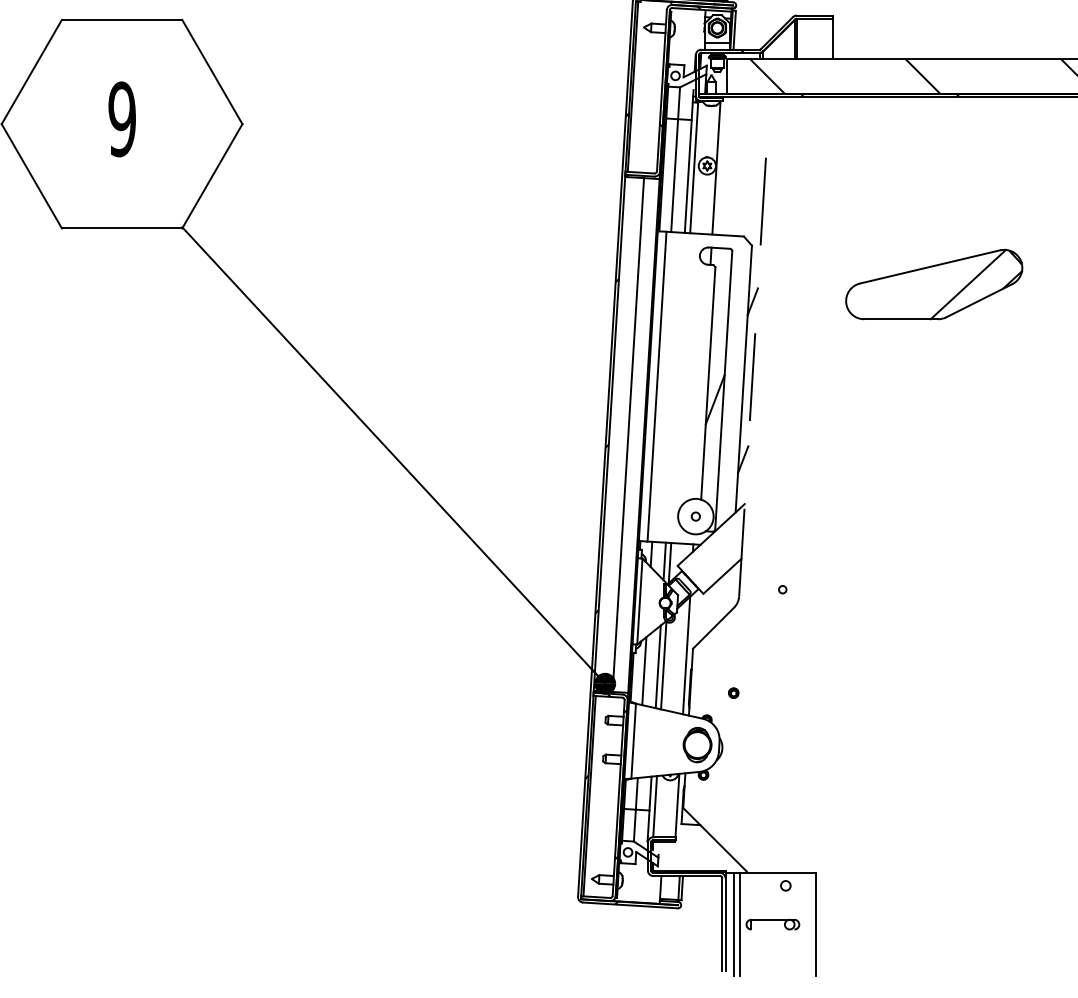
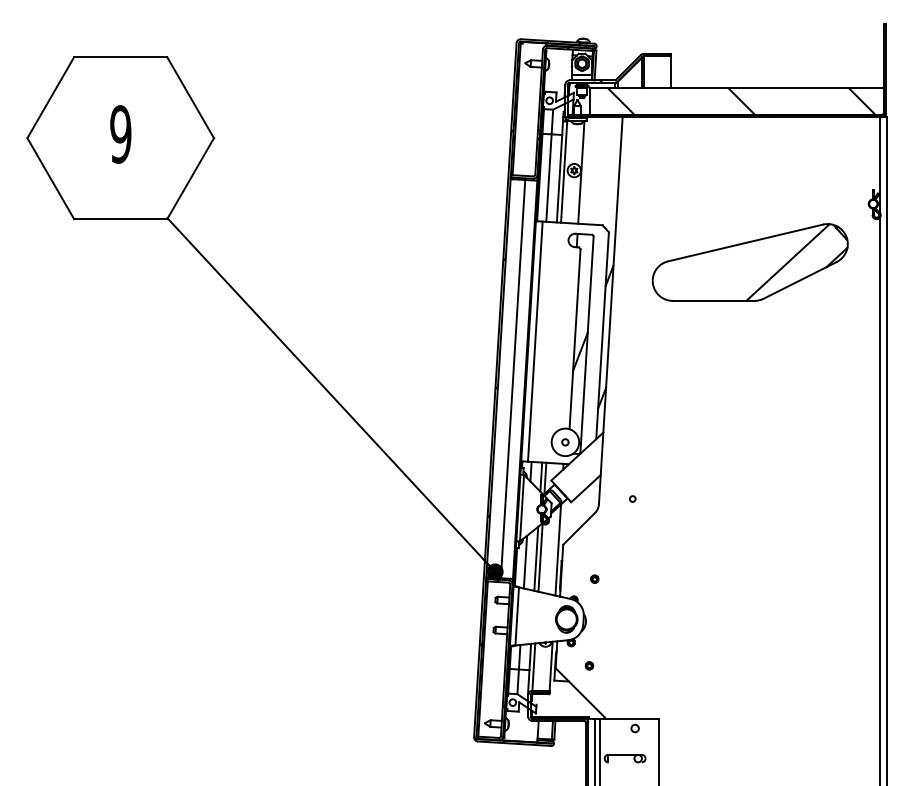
part: (933, 284) -> (749, 262), size x1.43
line: (754, 346) -> (610, 310), dashed -> solid
part: (726, 804) -> (589, 665), added

